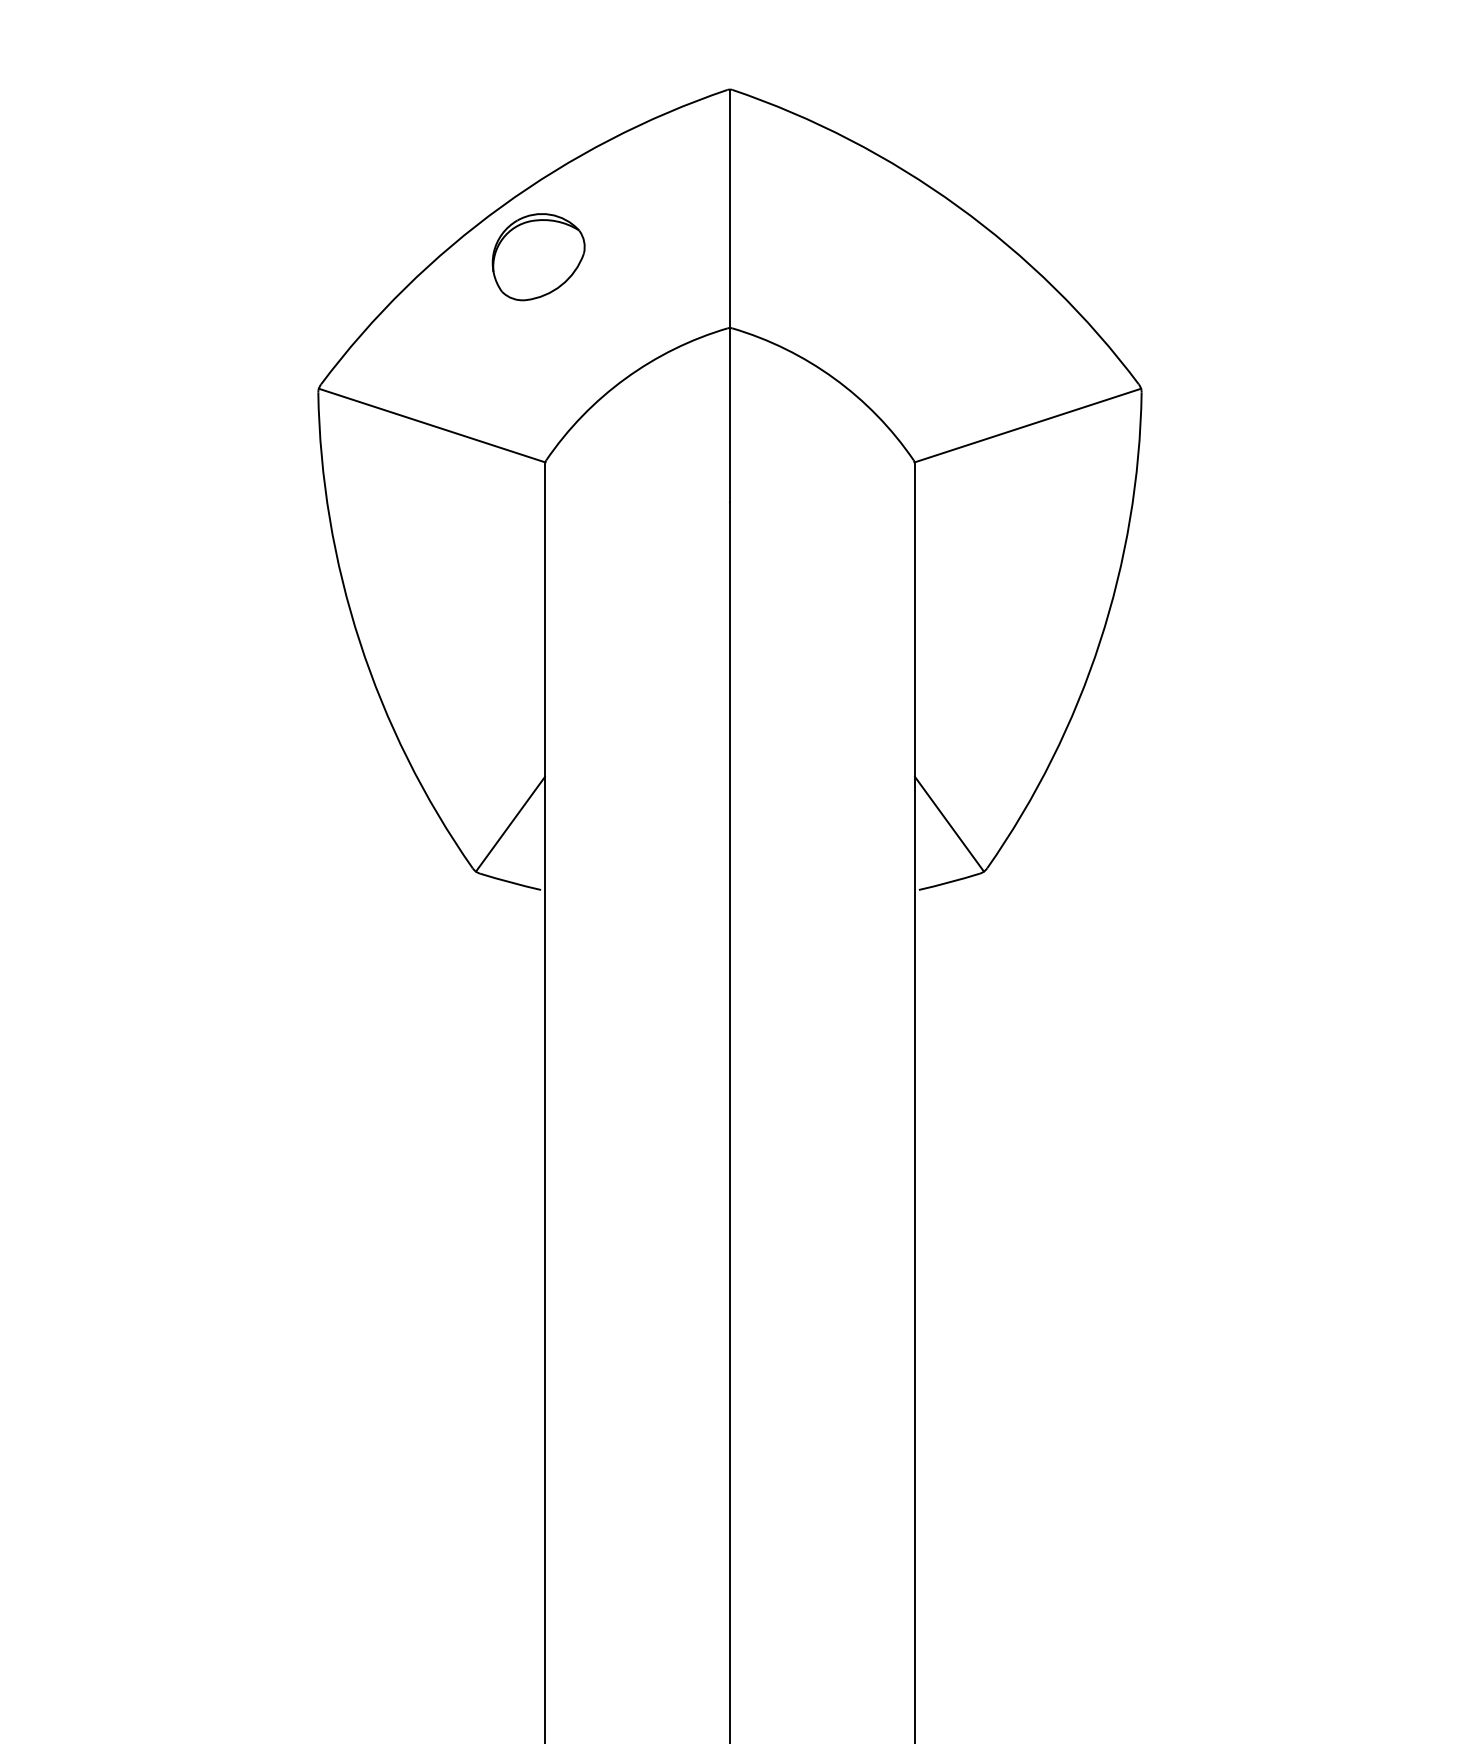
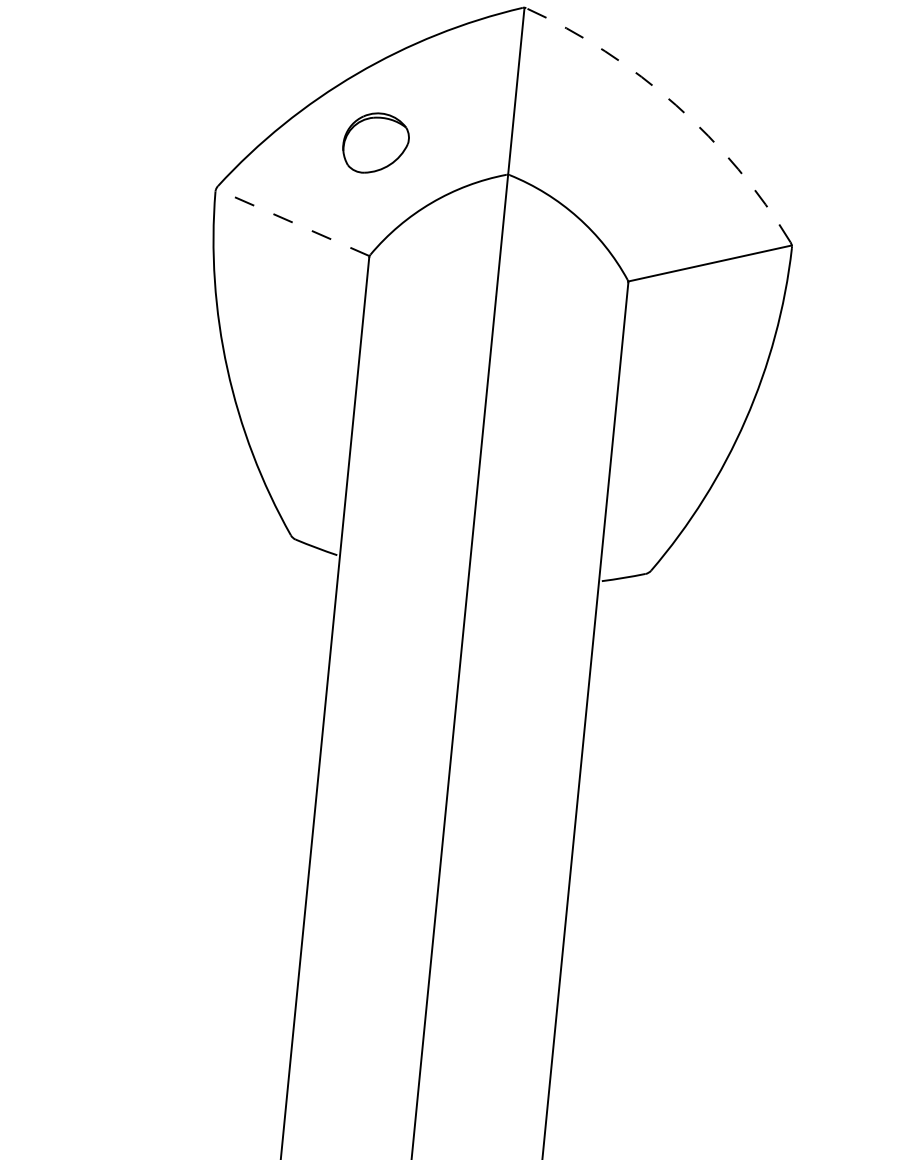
arc: (957, 206) -> (675, 105), solid -> dashed
part: (538, 257) -> (375, 143), moved
line: (431, 425) -> (292, 222), solid -> dashed
line: (510, 823) -> (320, 506), removed
line: (949, 823) -> (627, 536), removed

